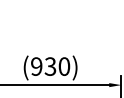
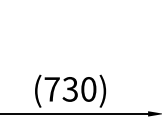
text: (36, 66) -> (51, 89), (930) -> (730)

